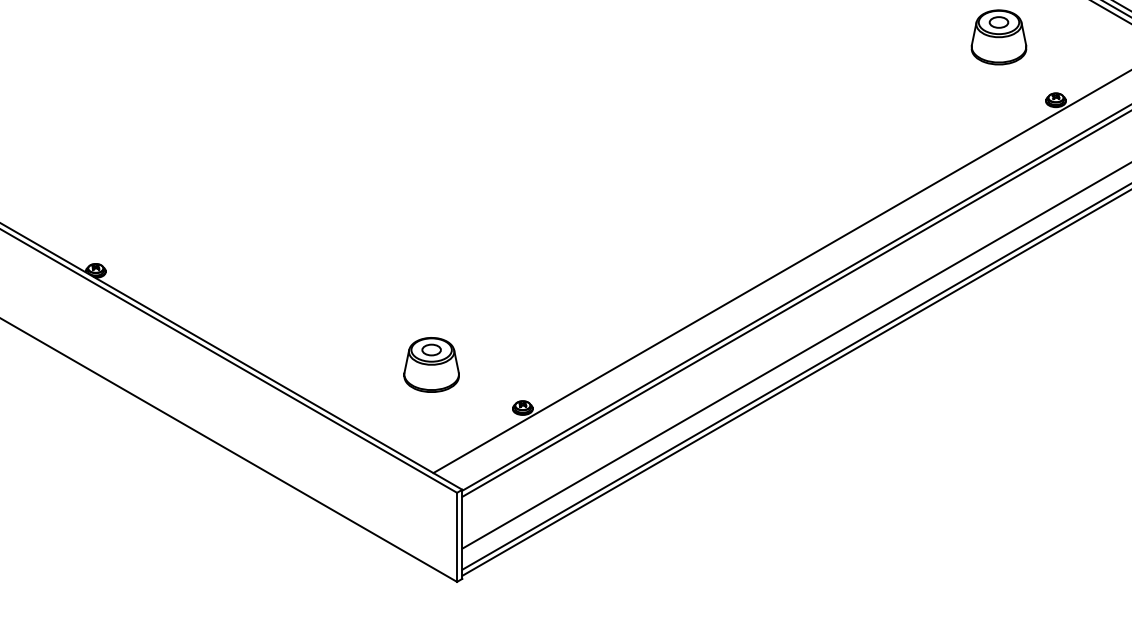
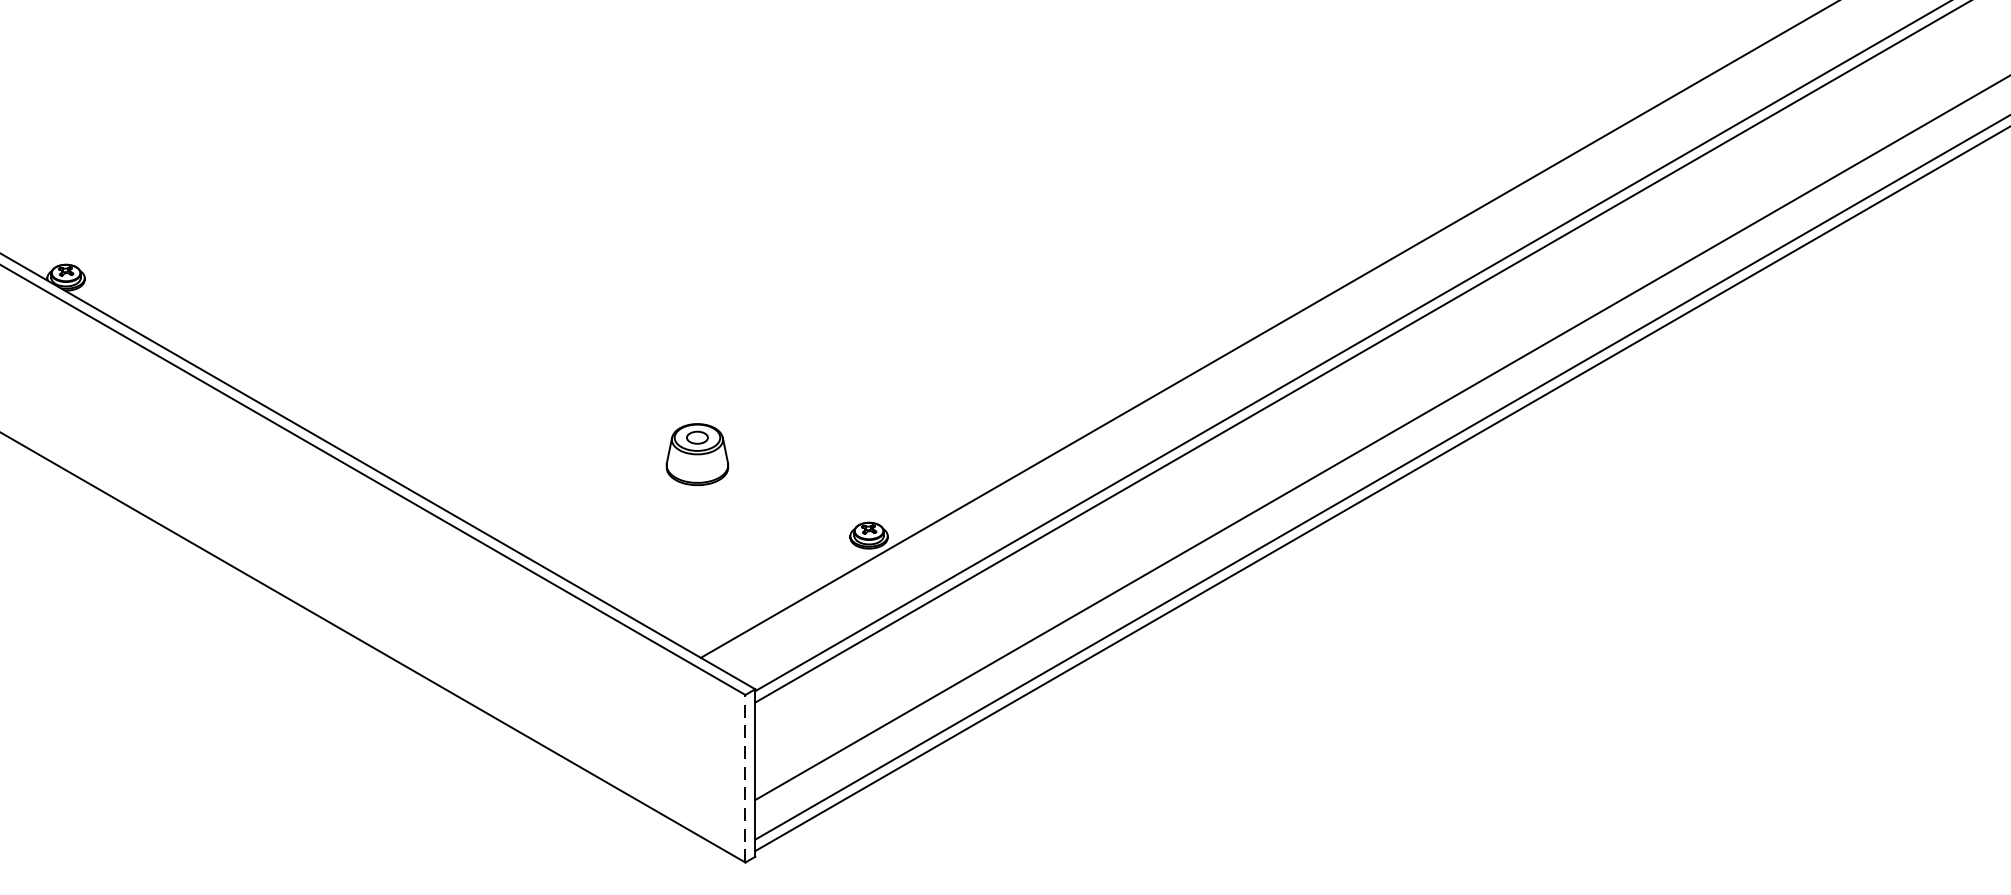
part: (431, 364) -> (697, 453), size x0.6
line: (457, 537) -> (746, 778), solid -> dashed

